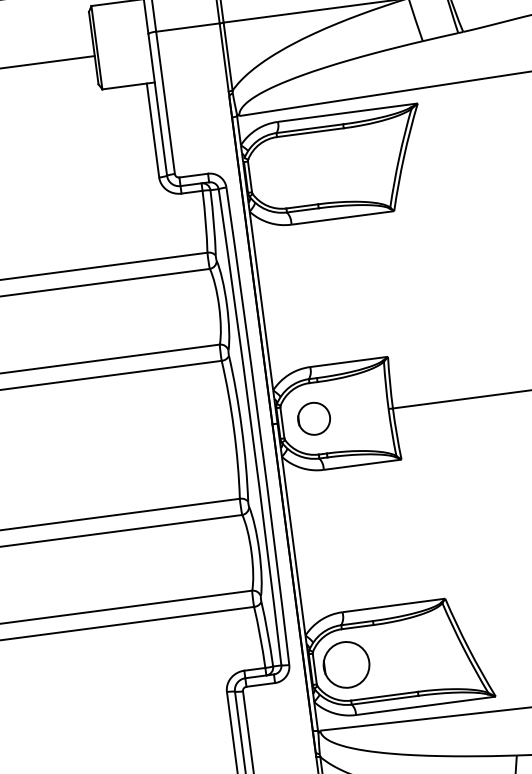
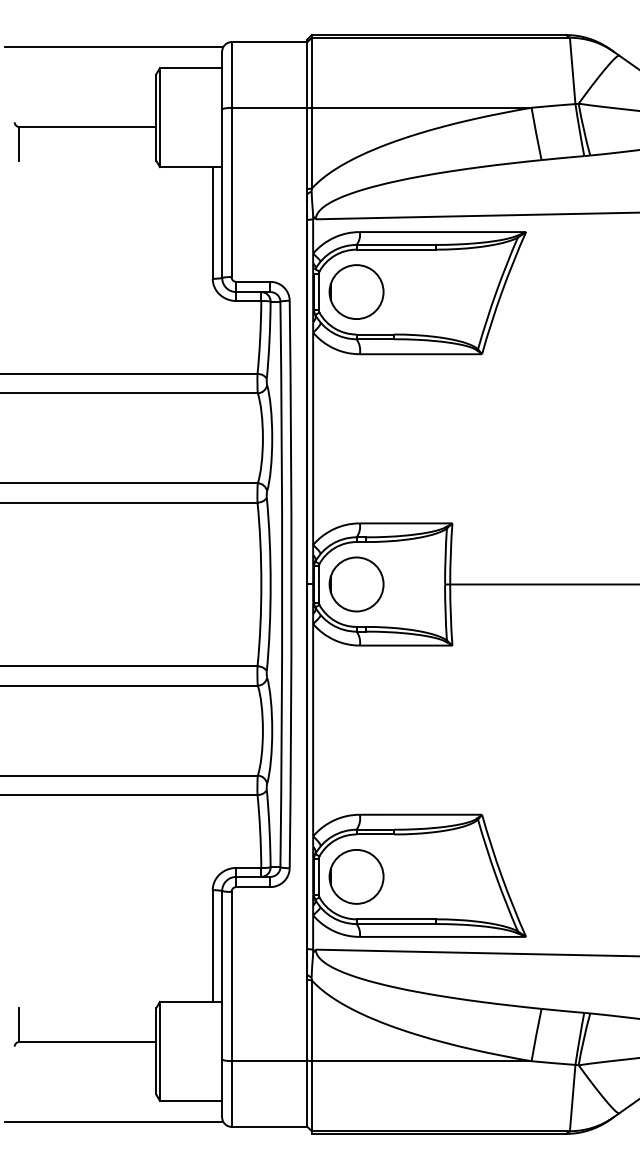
part: (281, 172) -> (356, 291), added
part: (314, 418) -> (356, 584), size x1.43

